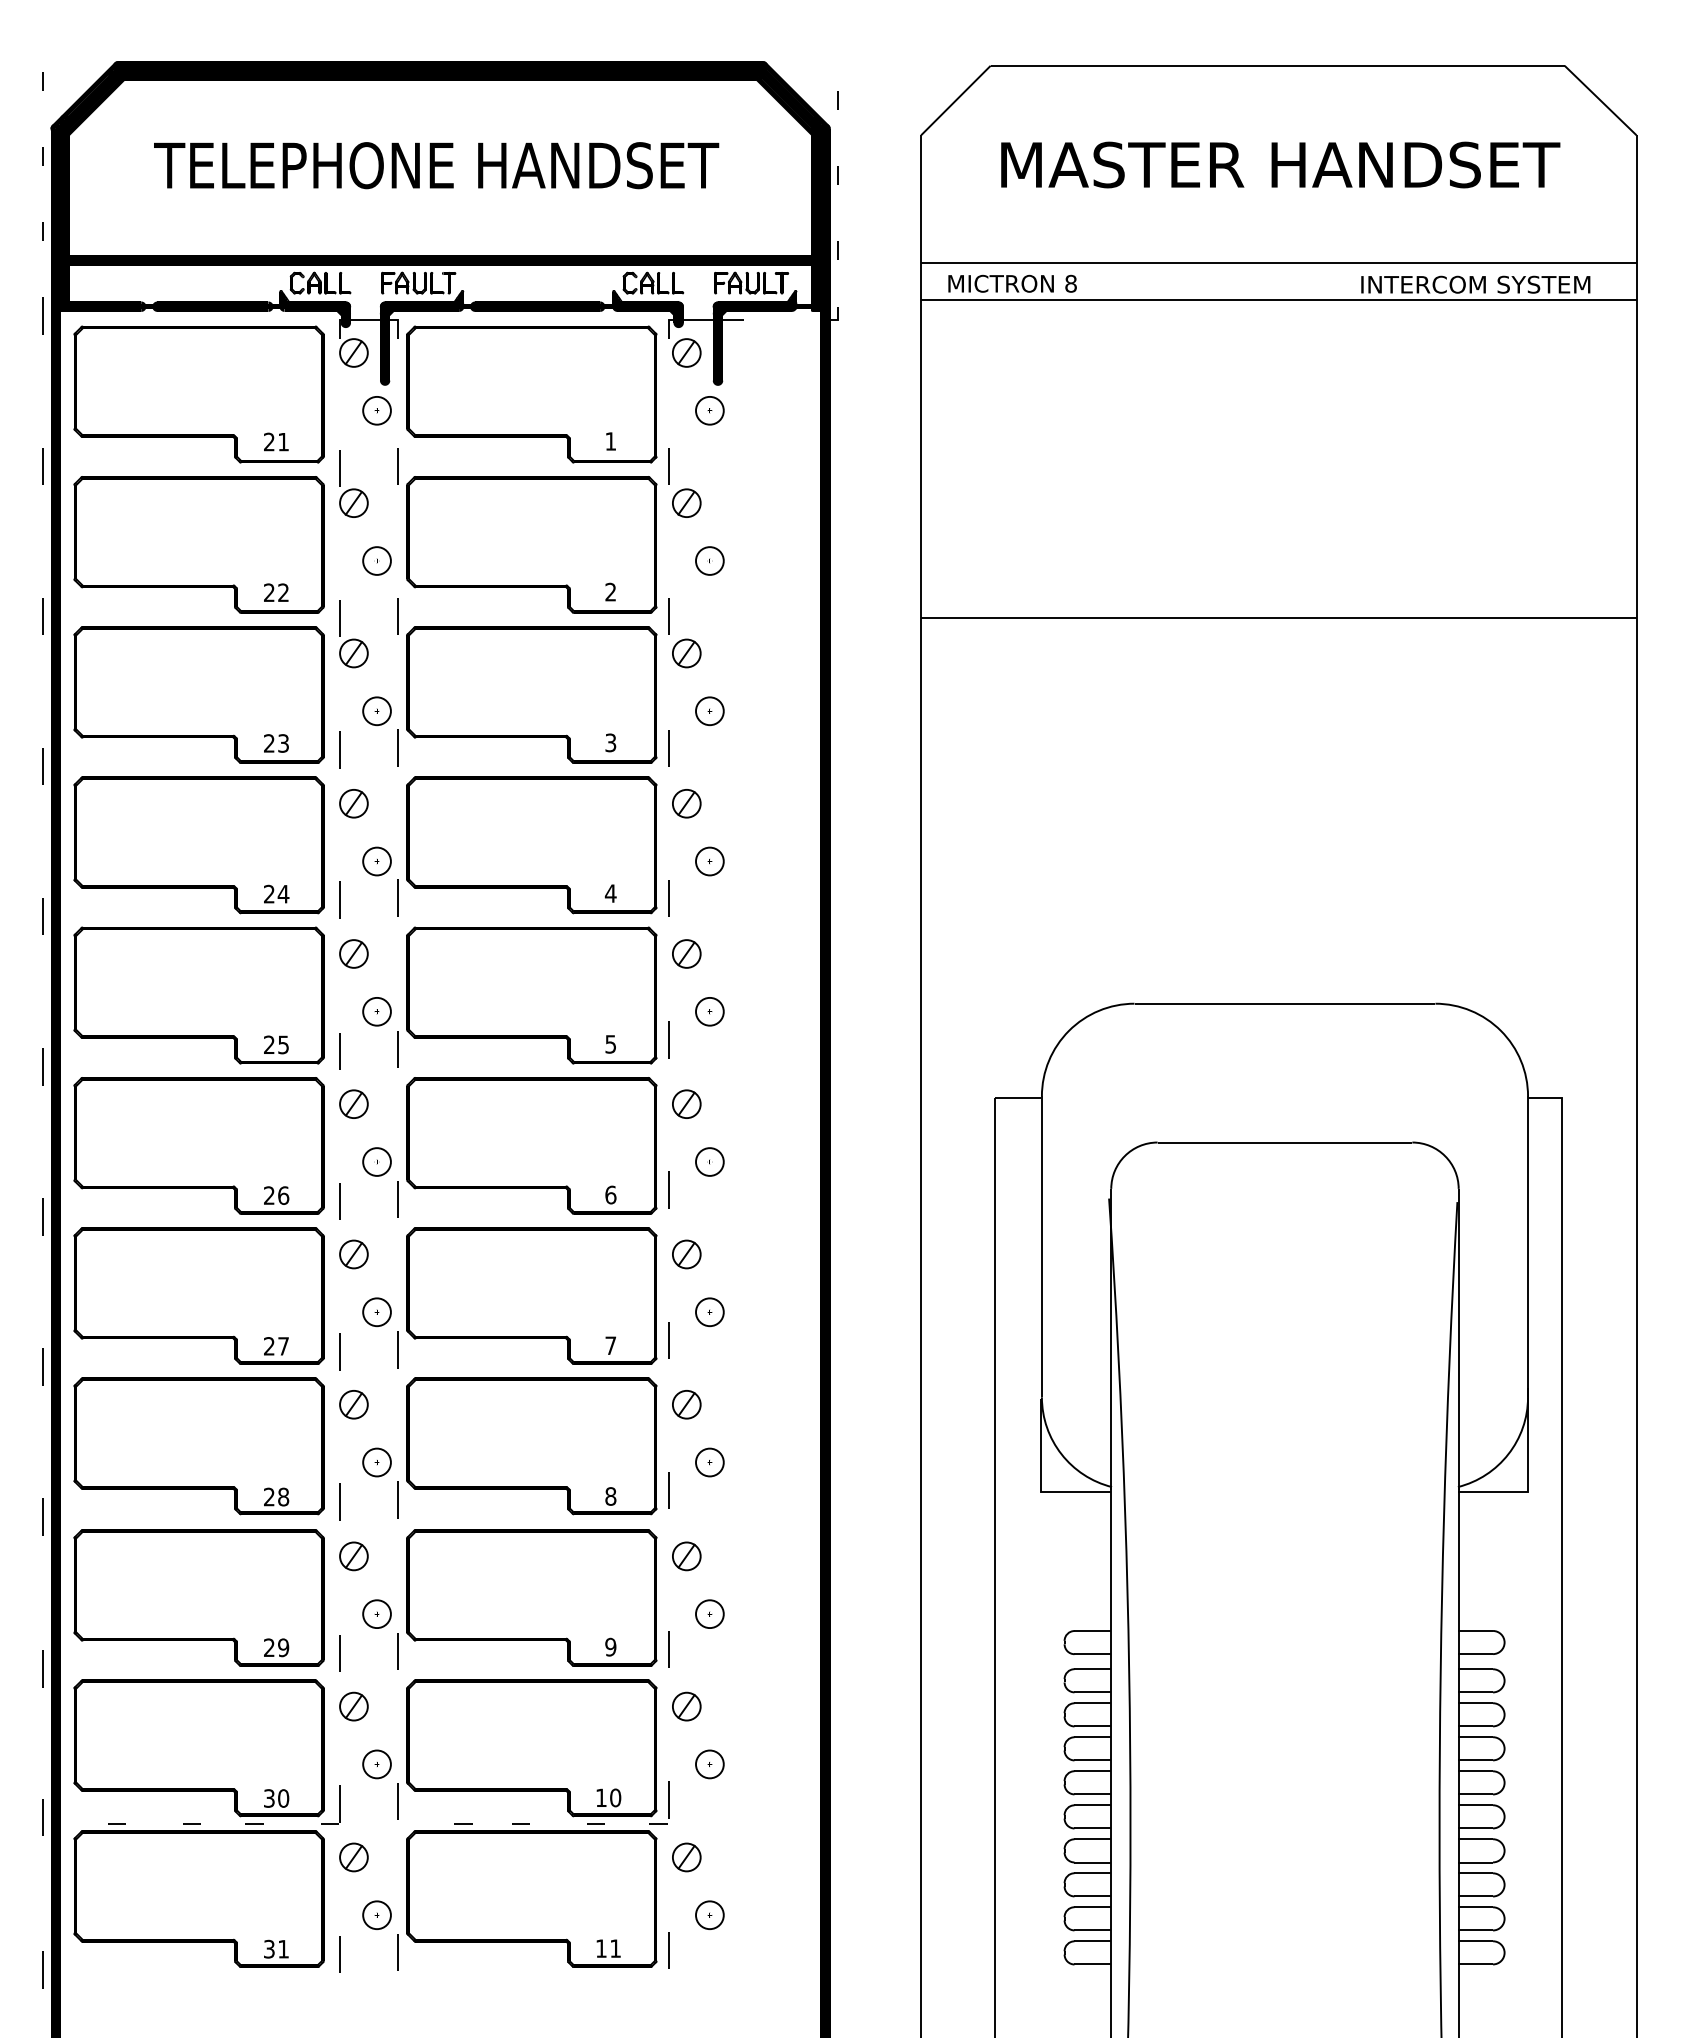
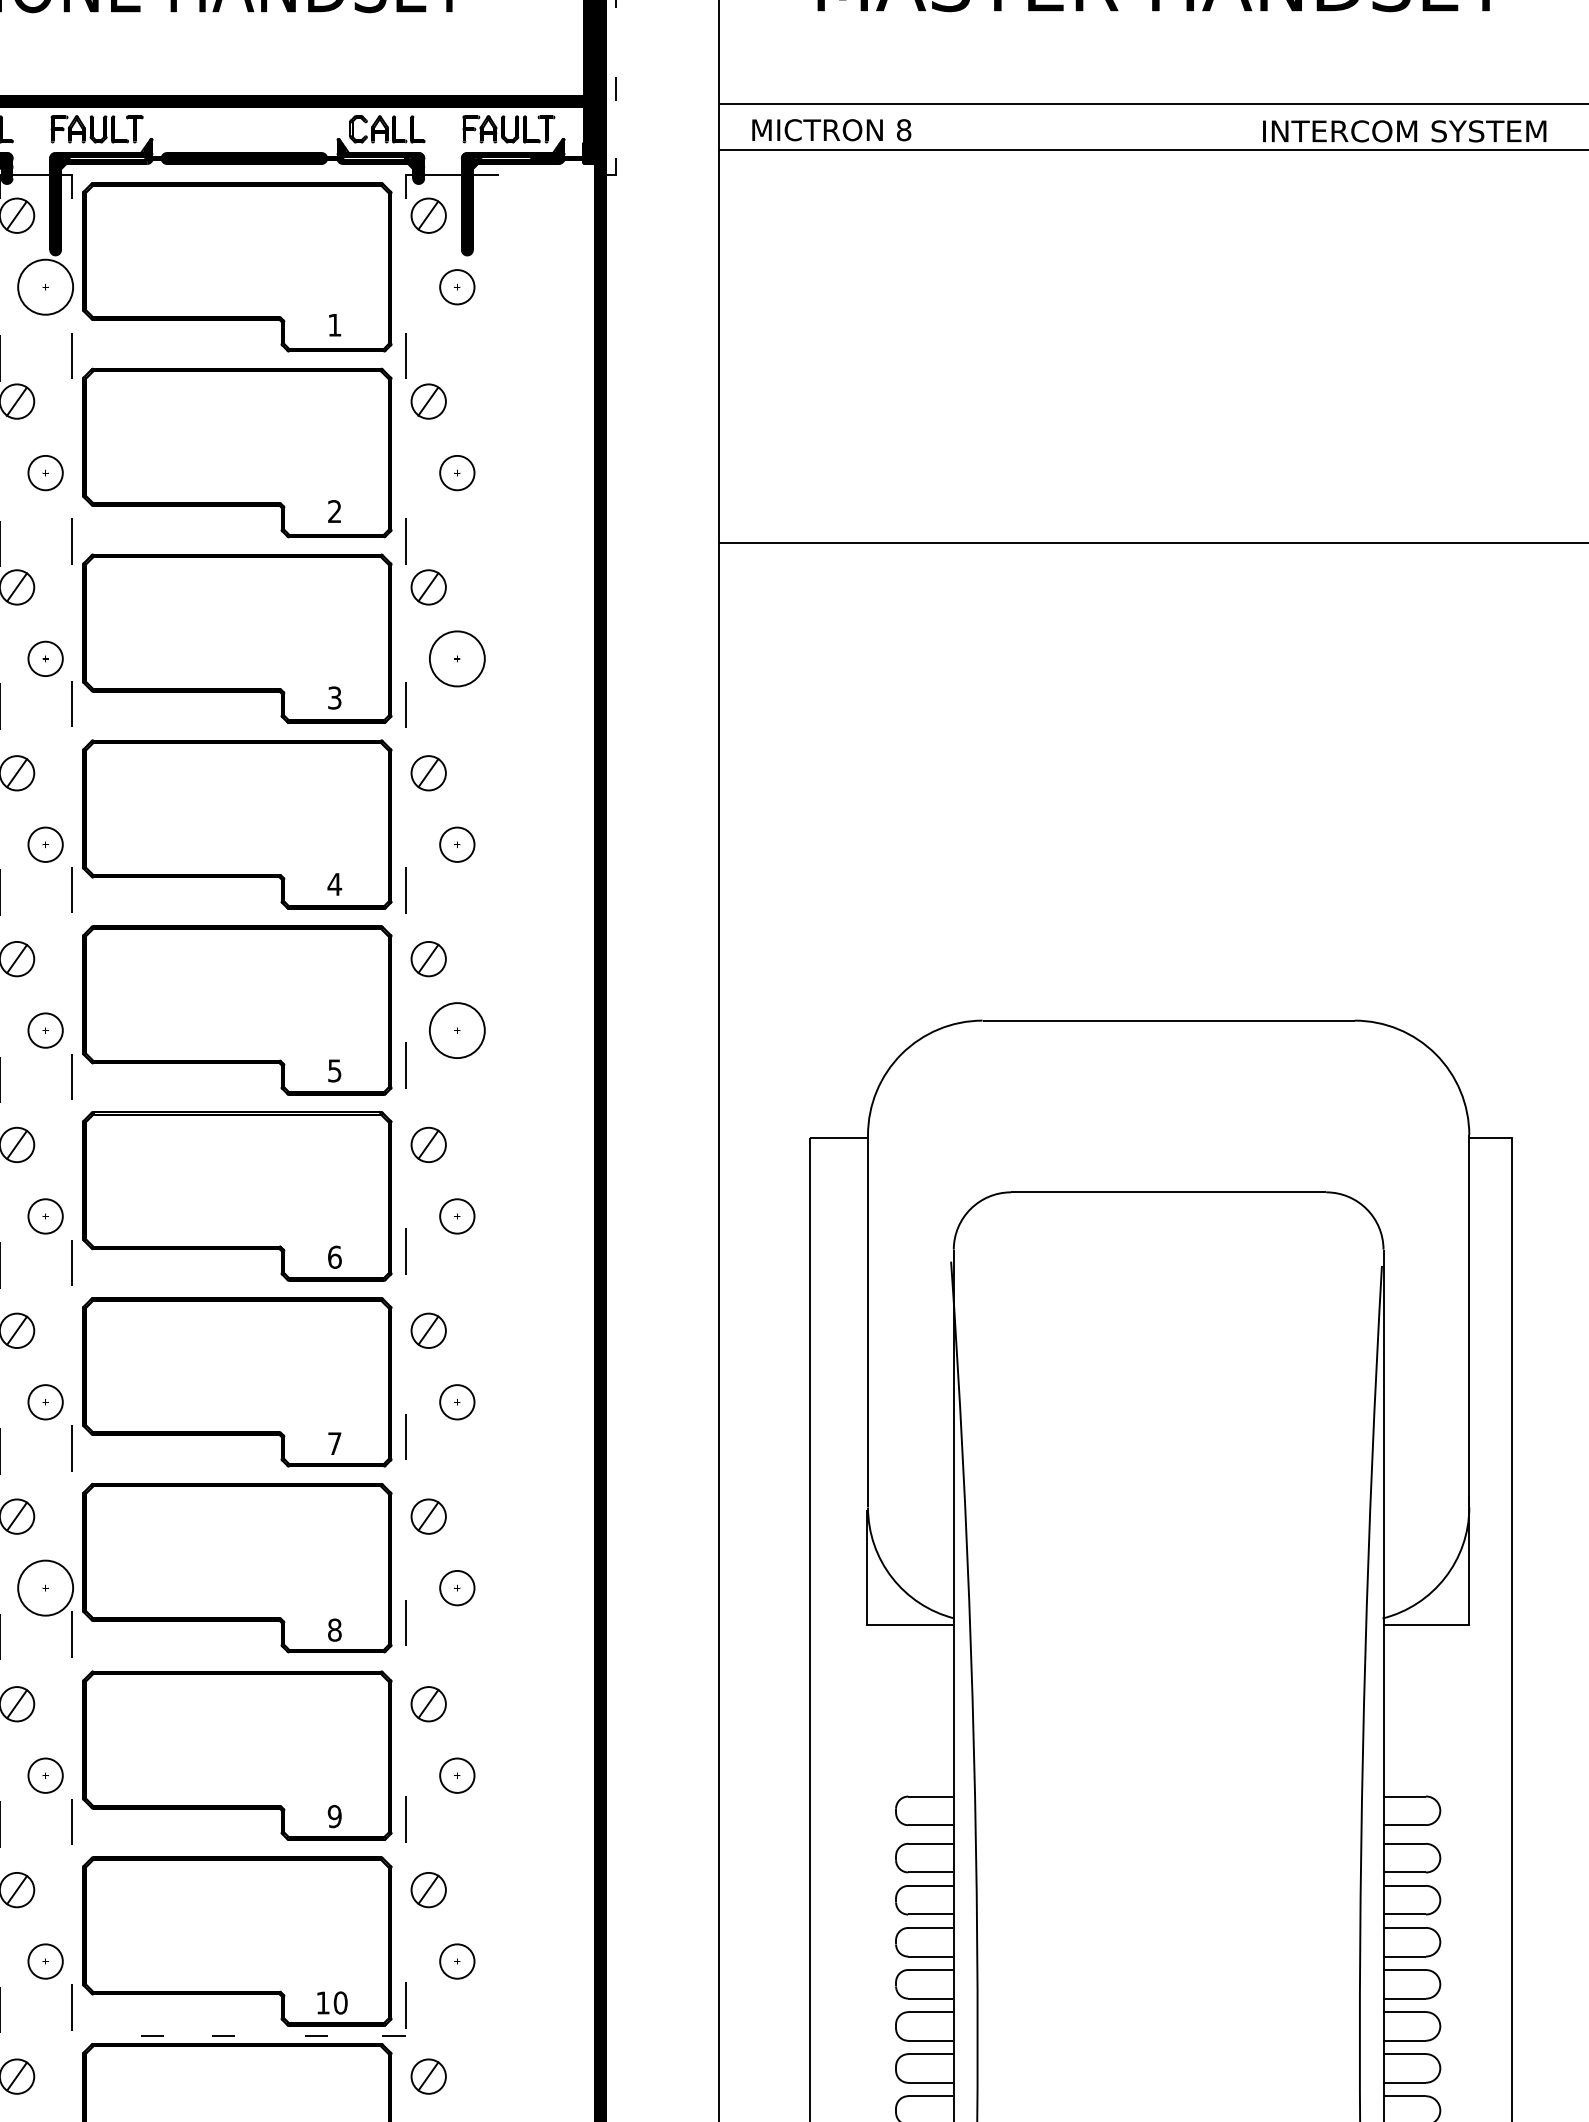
circle: (376, 410) -> (44, 286), size x1.6
circle: (709, 711) -> (456, 659), size x1.6
circle: (709, 1011) -> (456, 1030), size x1.6
circle: (376, 1462) -> (44, 1588), size x1.6

